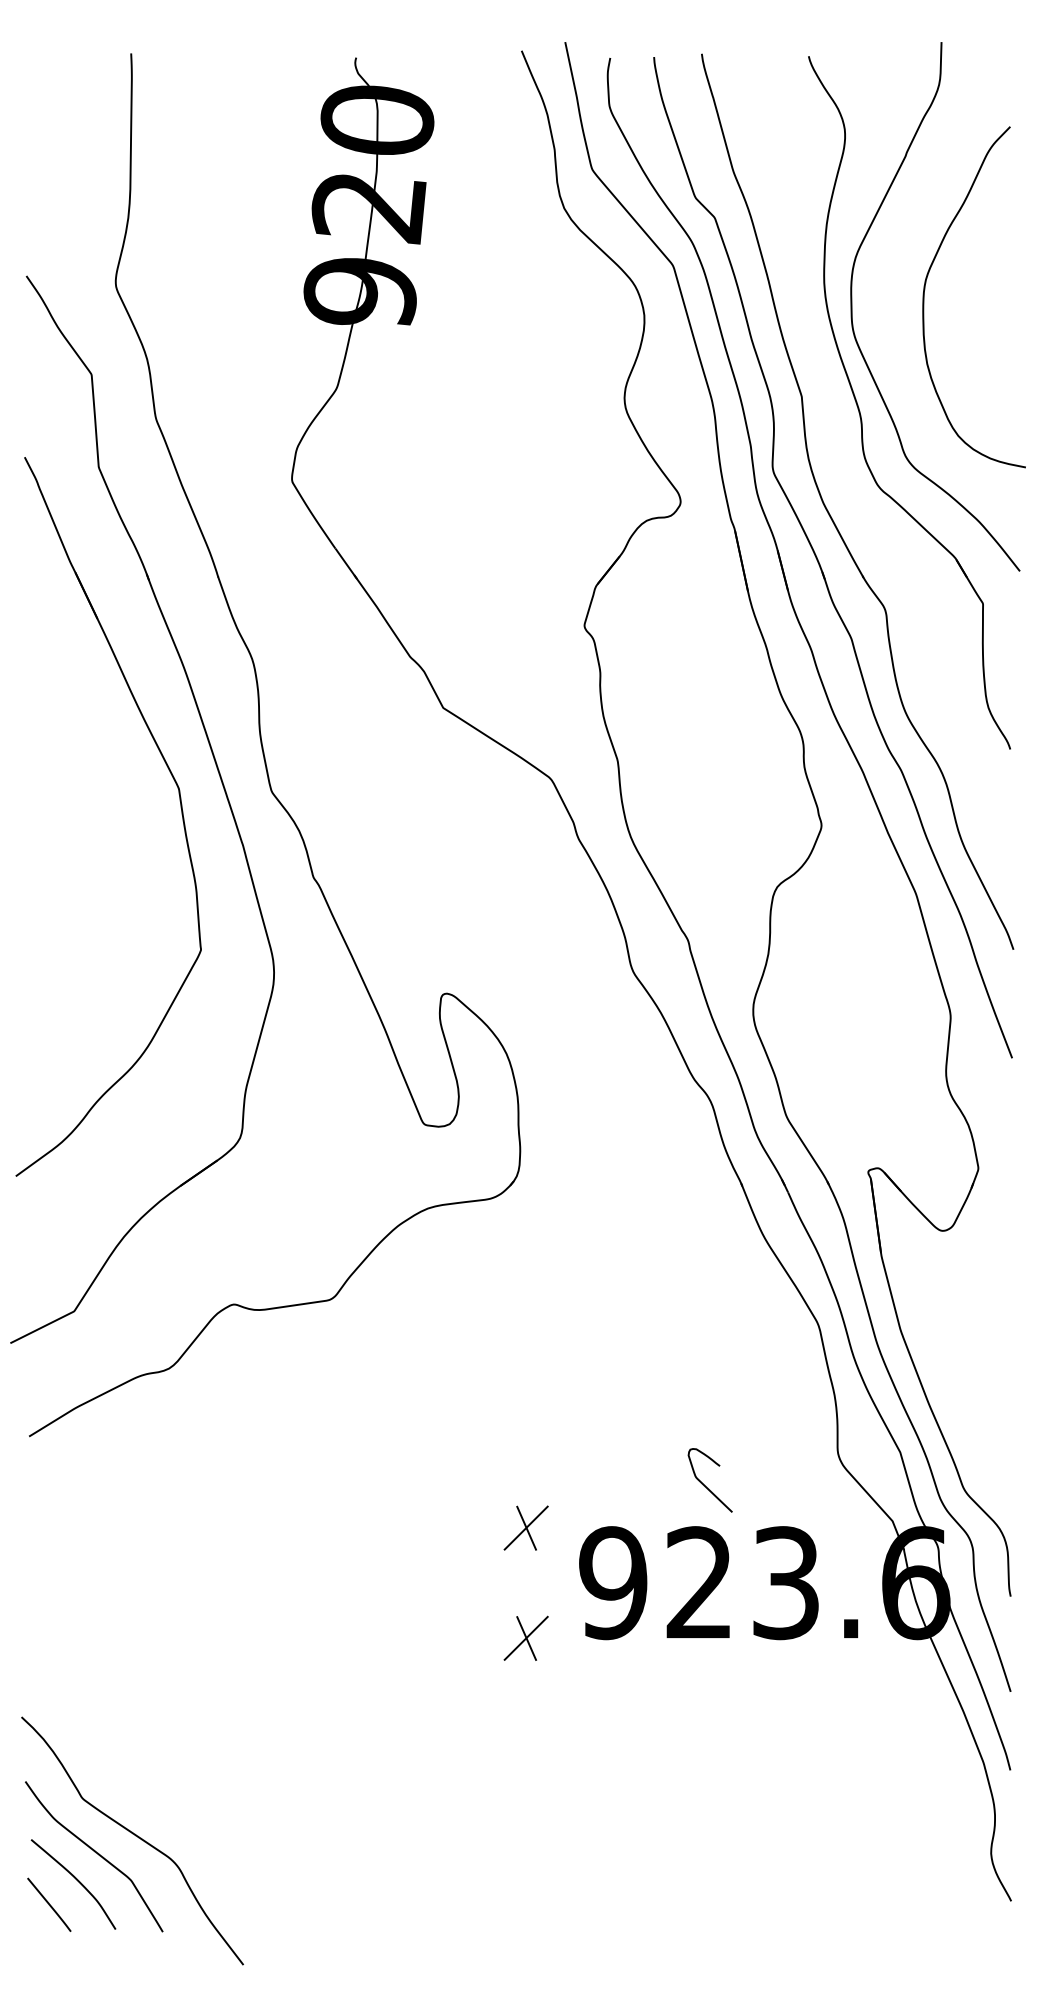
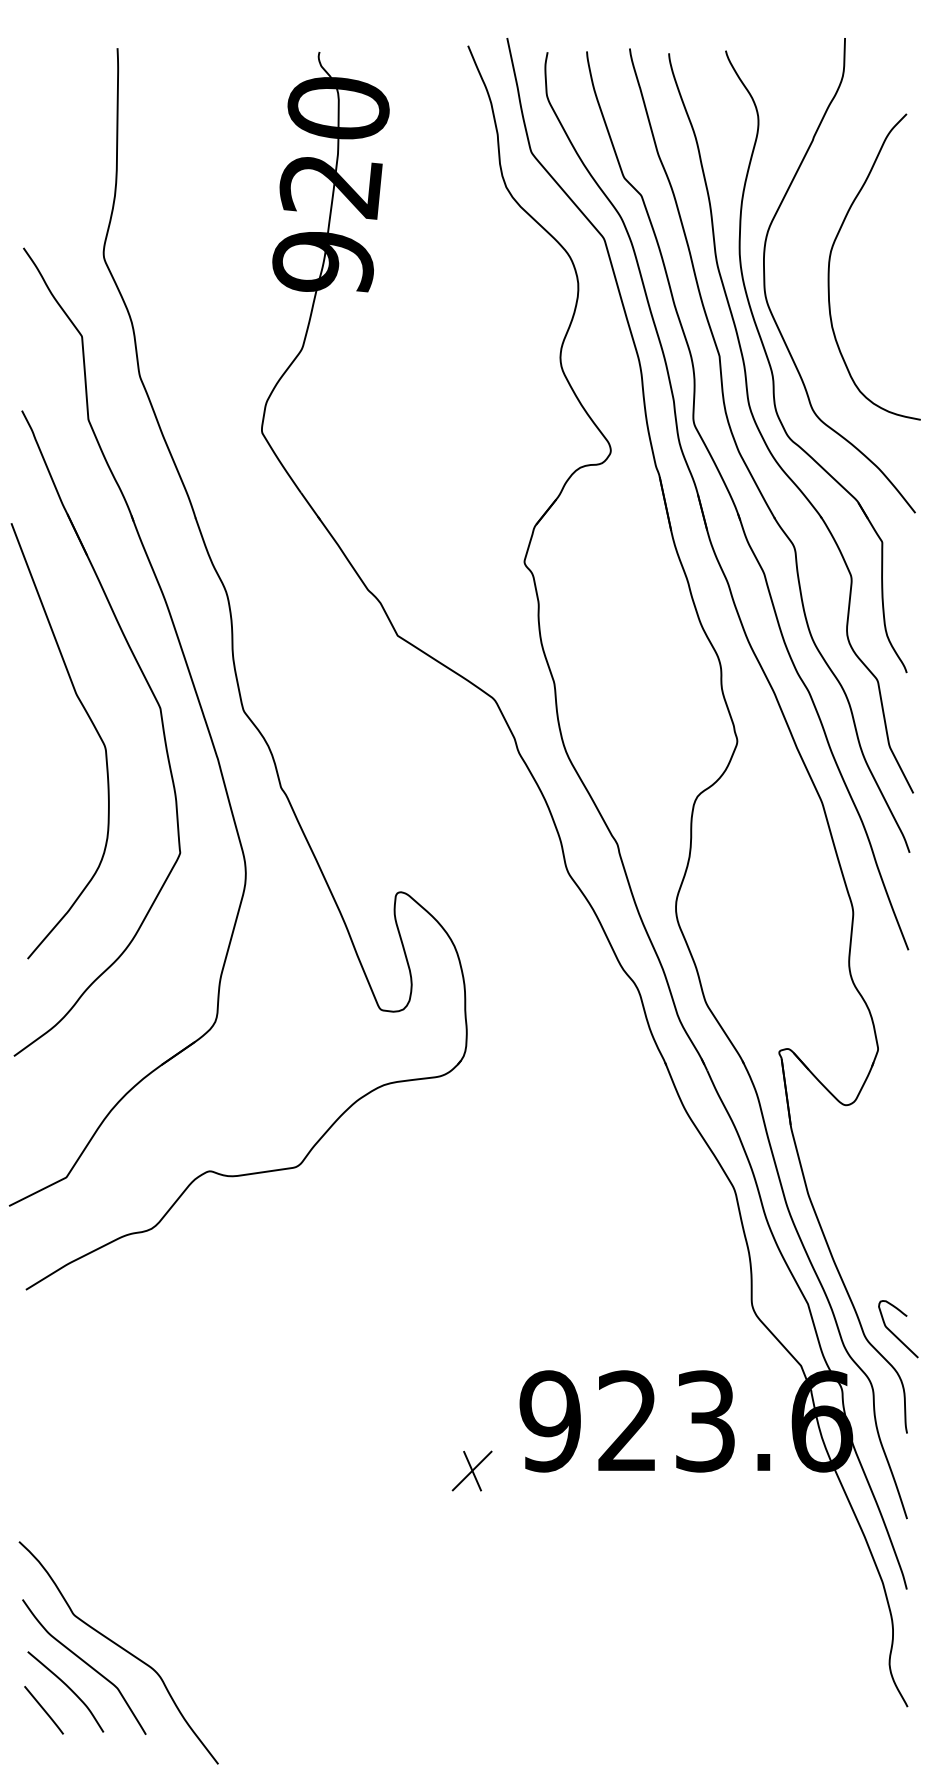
part: (850, 486) -> (763, 436), added
curve: (102, 805) -> (91, 723), added
curve: (705, 1485) -> (894, 1333), moved
part: (525, 1527) -> (471, 1371), removed

